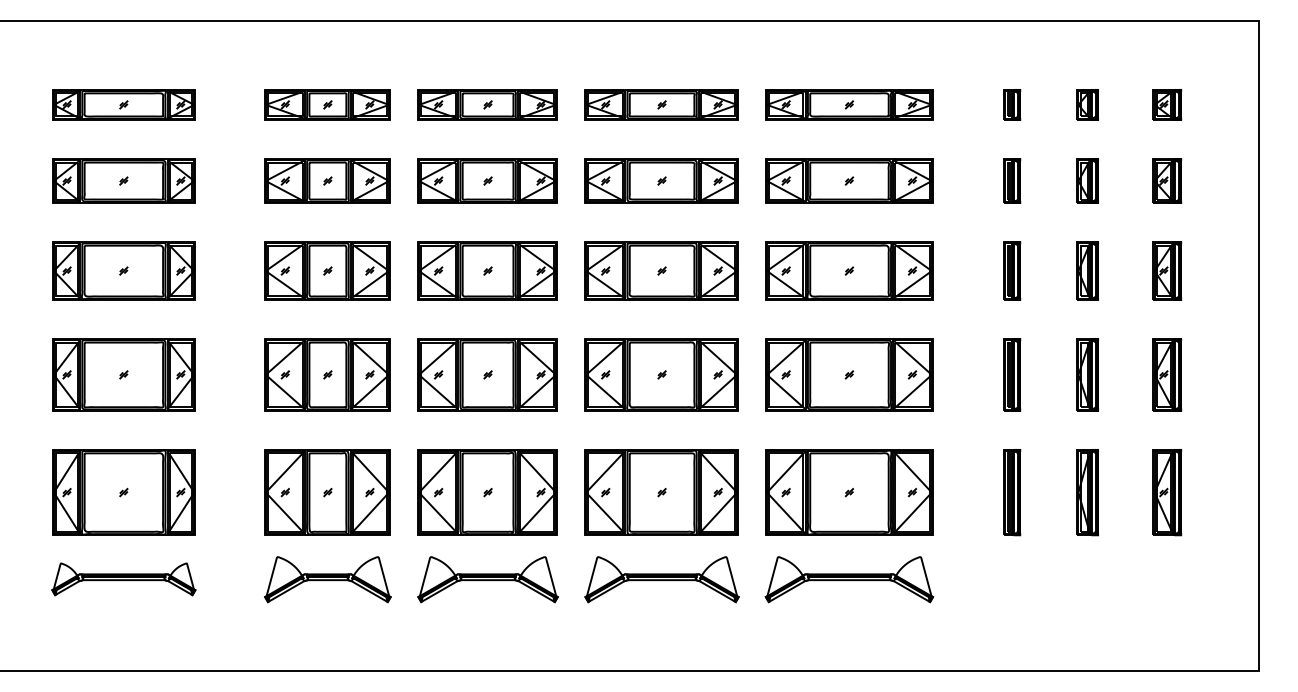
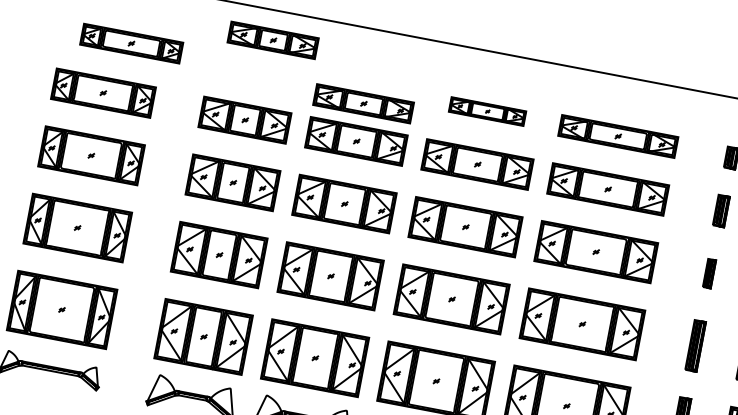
part: (123, 104) -> (131, 43), moved
part: (327, 104) -> (273, 40), moved
part: (487, 104) -> (363, 103), moved
part: (661, 104) -> (487, 111), size x0.7
part: (1012, 270) -> (709, 273), size x0.7

